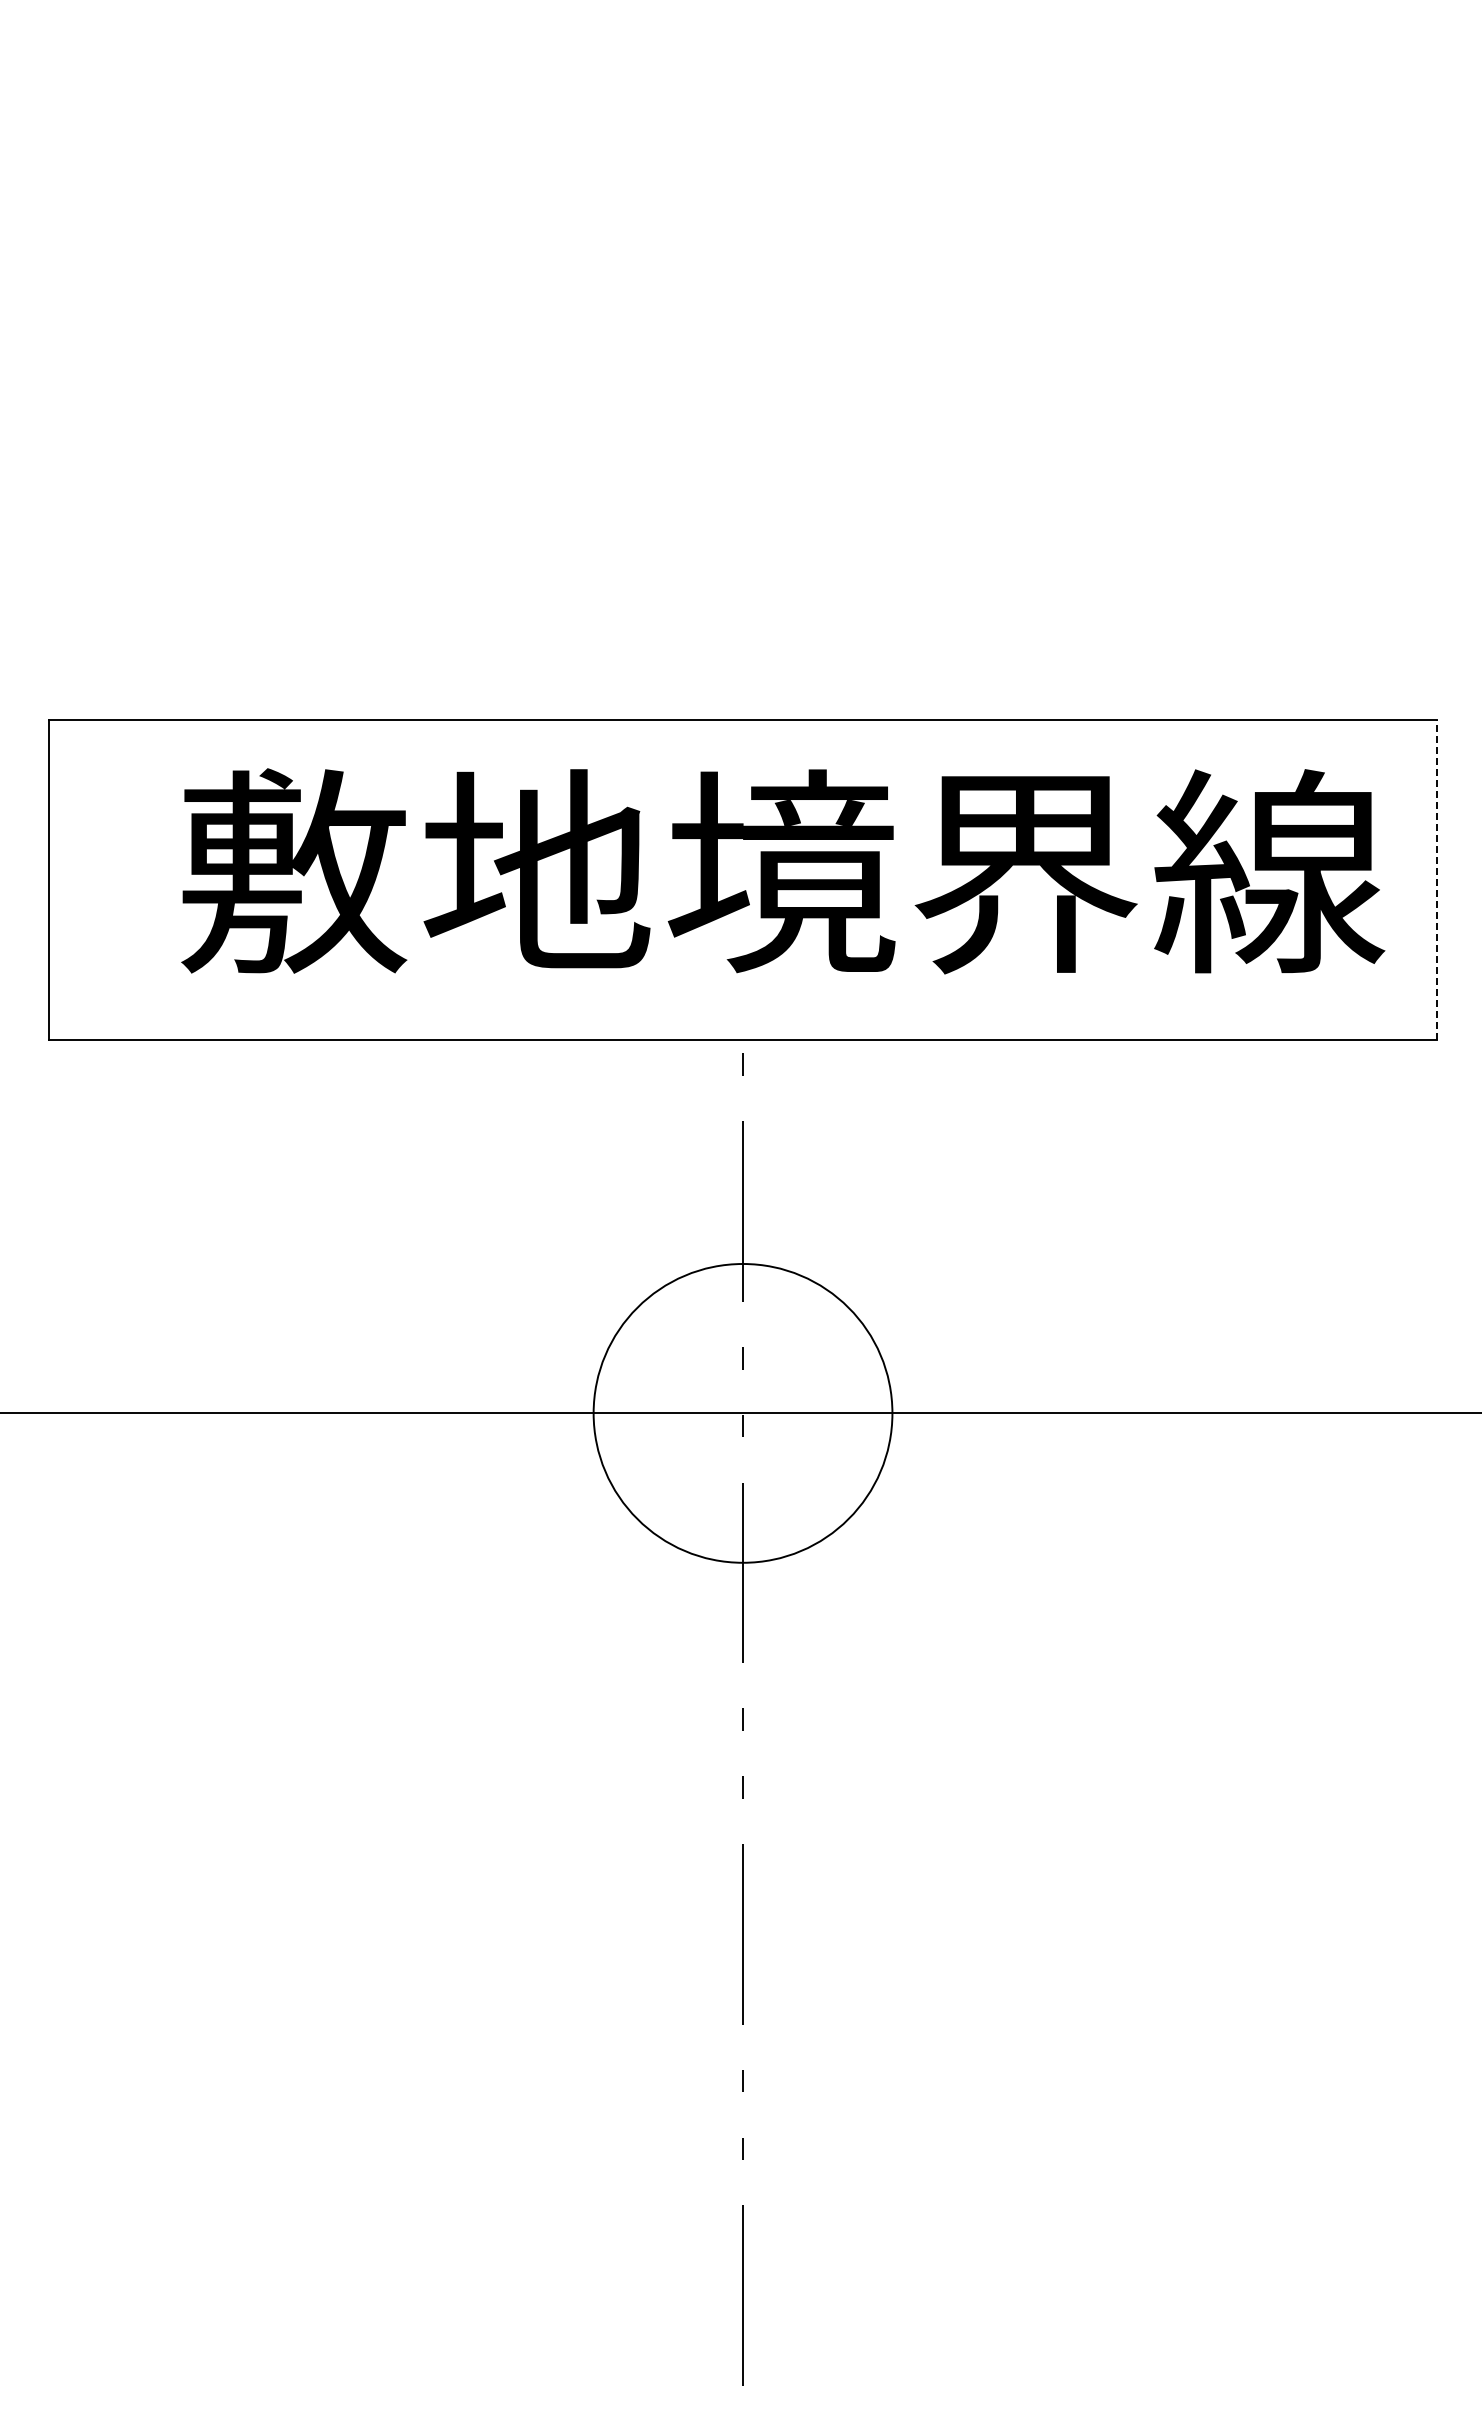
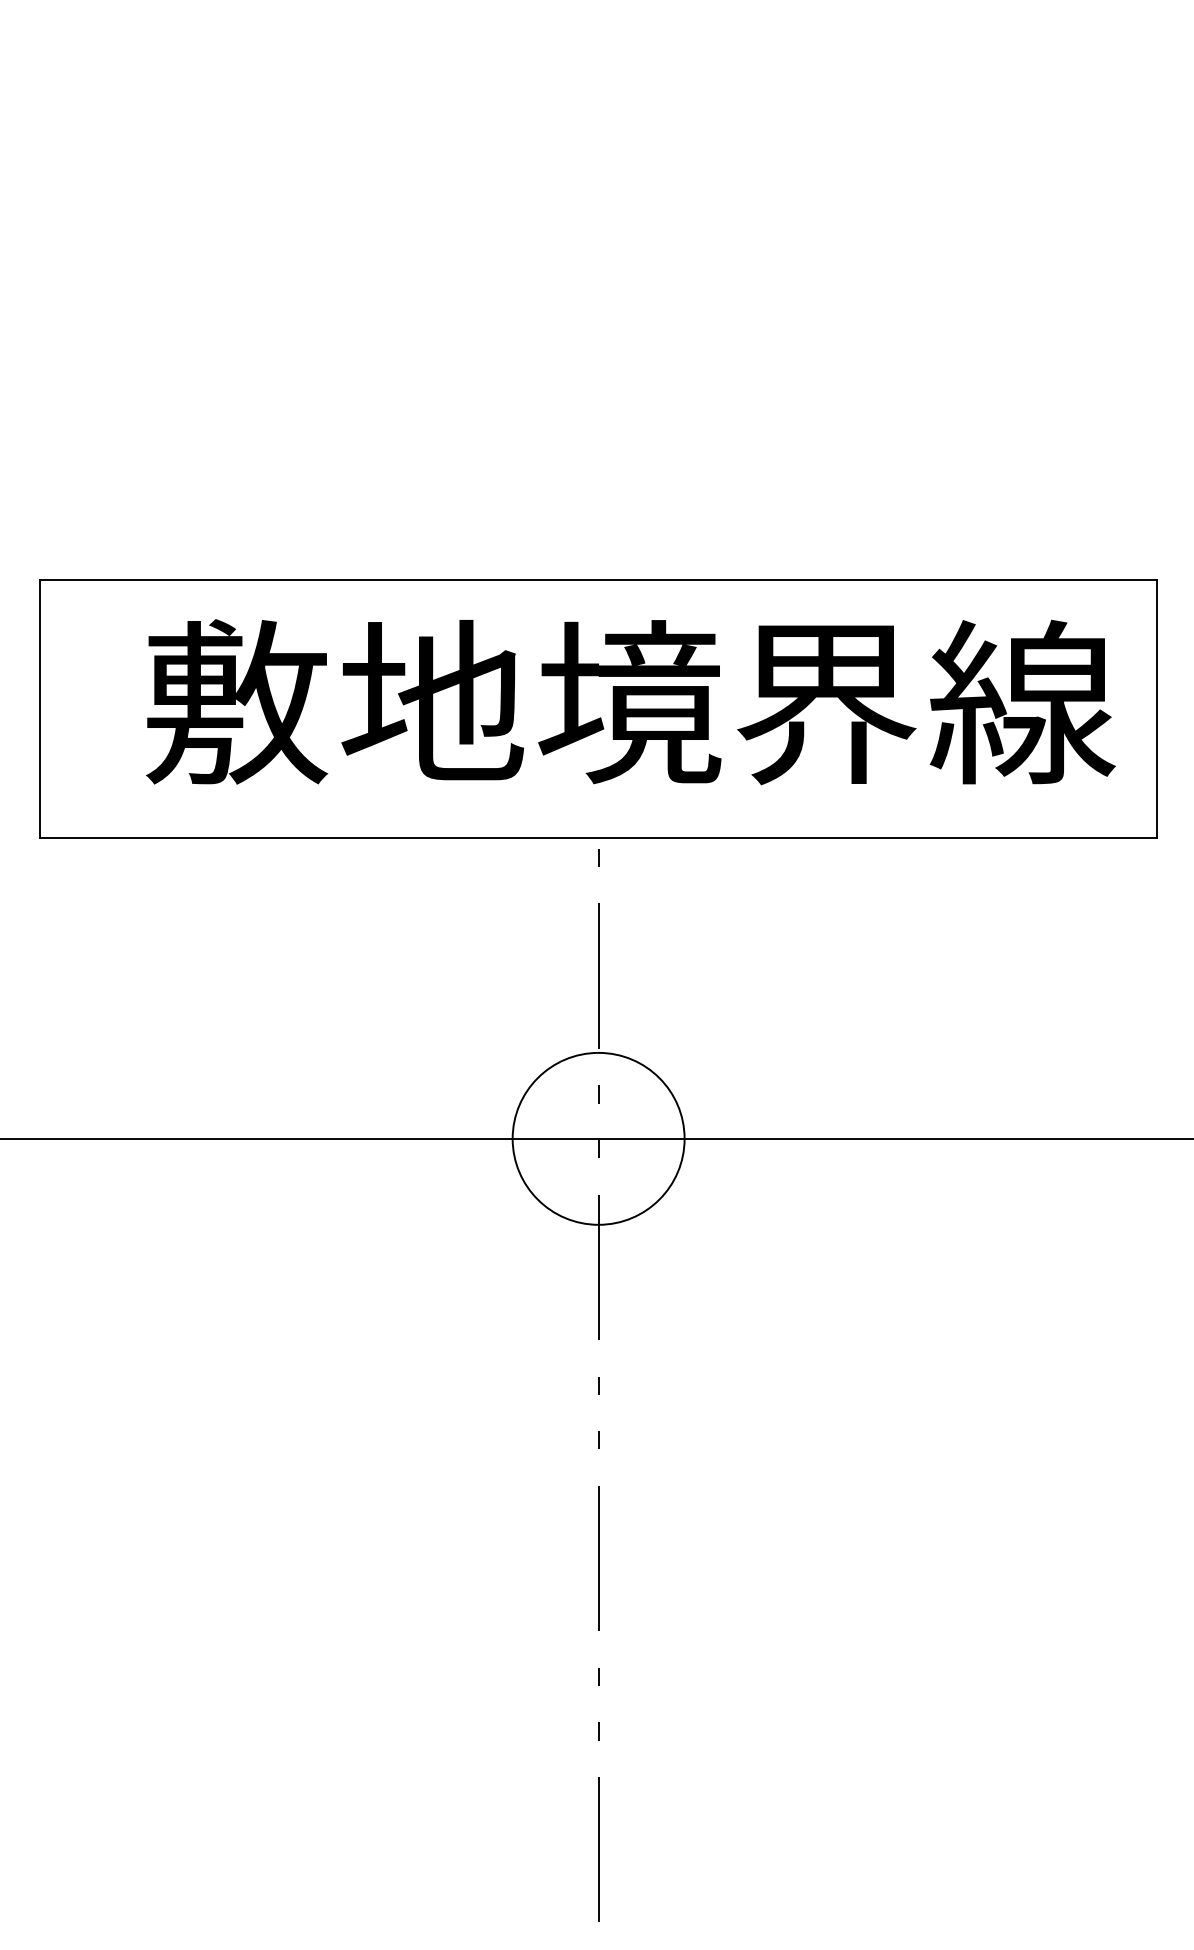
line: (1436, 879) -> (1157, 708), dashed -> solid
circle: (742, 1413) -> (598, 1138), size x0.71

